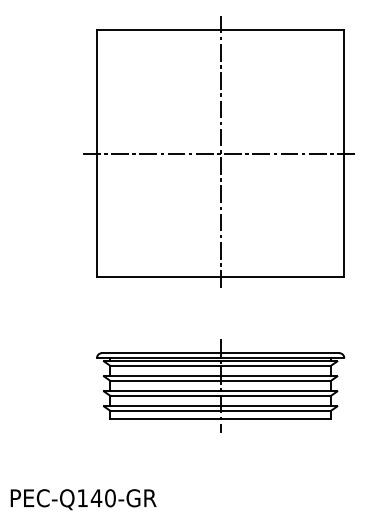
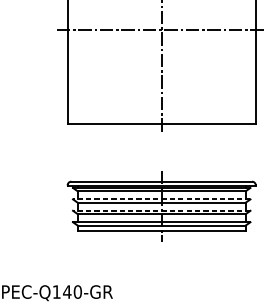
line: (220, 376) -> (161, 199), solid -> dashed
line: (220, 391) -> (161, 210), solid -> dashed

